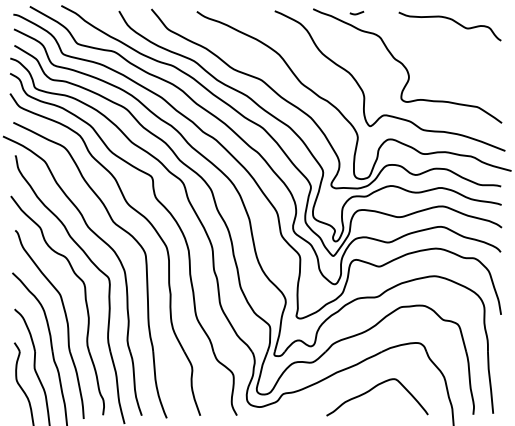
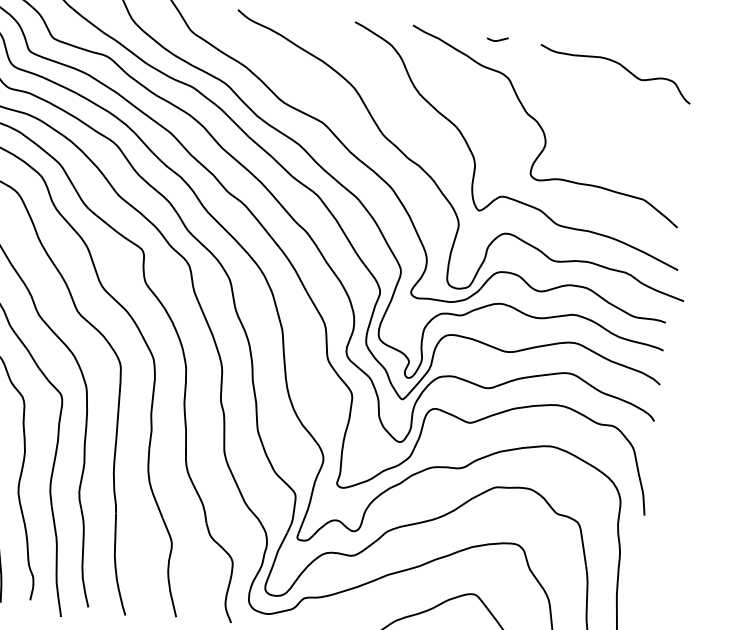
curve: (356, 13) -> (496, 39), moved

